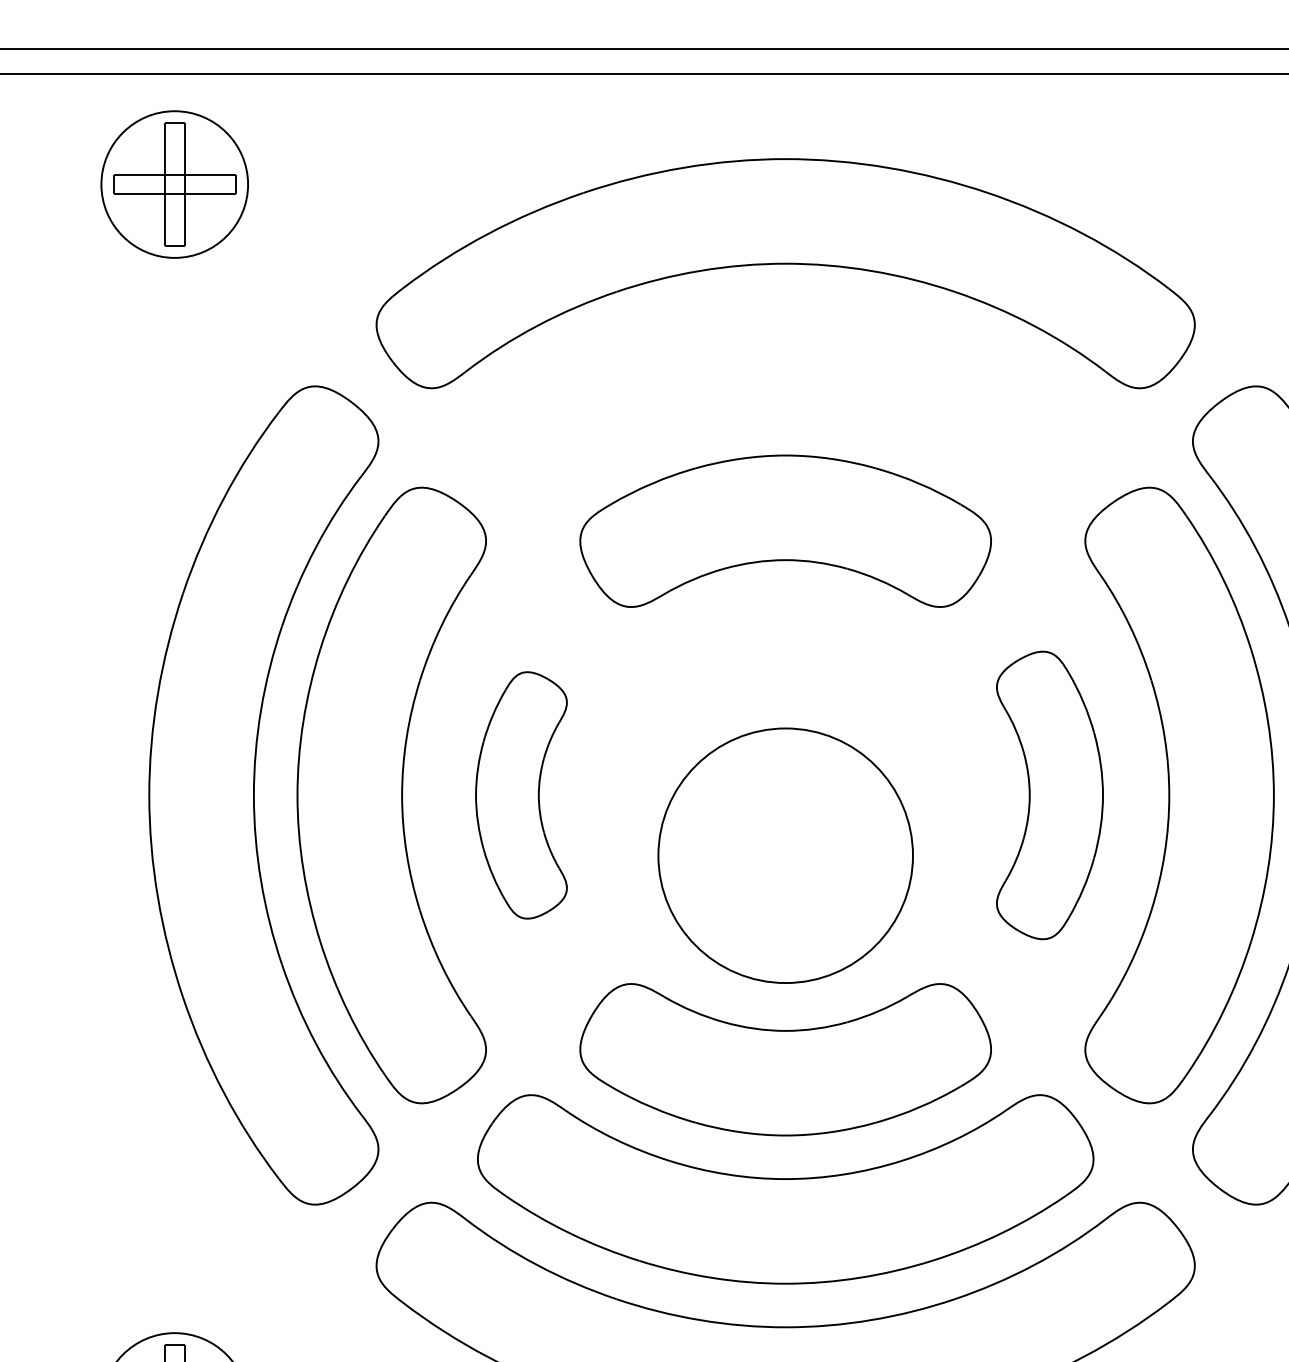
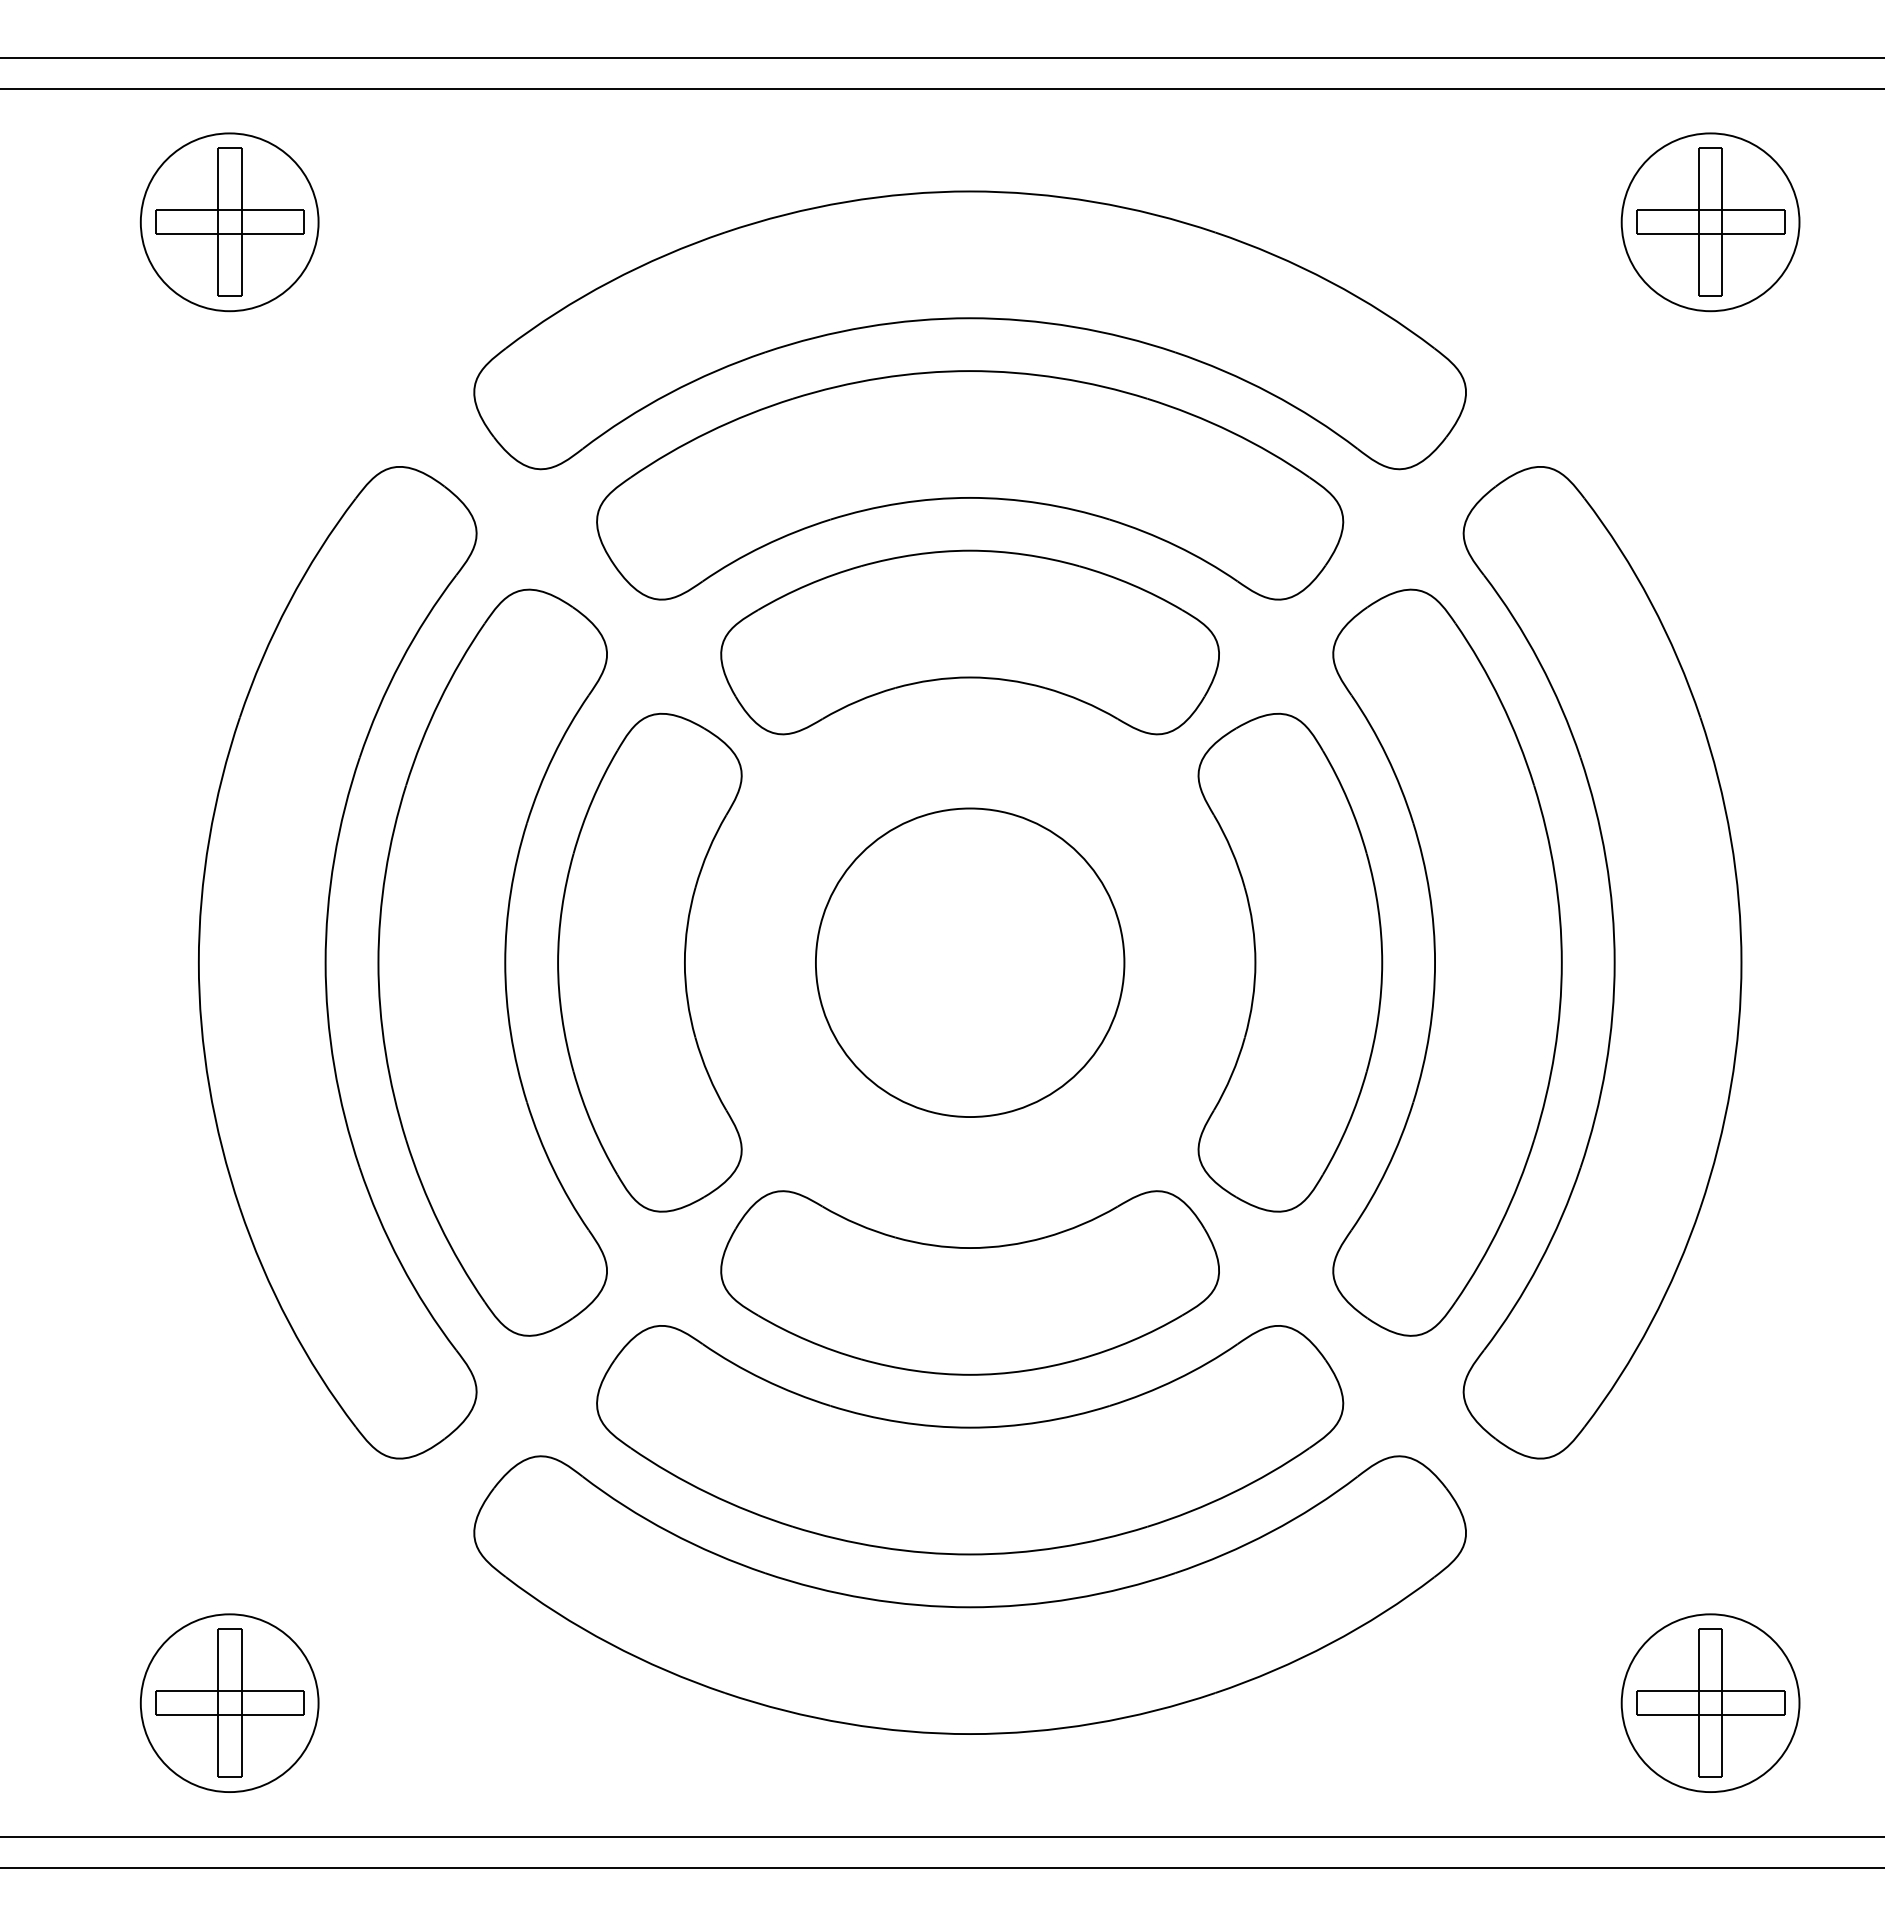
part: (785, 401) -> (970, 485), added
part: (521, 795) -> (649, 962), size x1.67
part: (1050, 795) -> (1290, 962), size x1.43
part: (785, 855) -> (970, 962), moved

